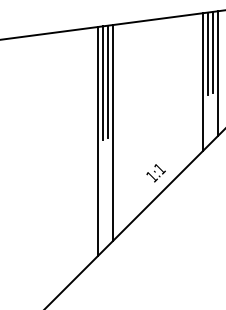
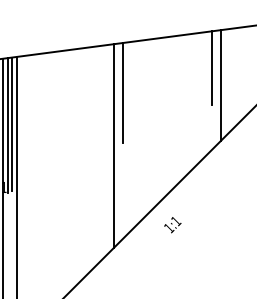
line: (213, 52) -> (216, 66), removed
line: (203, 81) -> (207, 92), removed
line: (102, 82) -> (118, 93), removed
line: (112, 133) -> (127, 138), removed
text: (155, 173) -> (172, 225), moved

